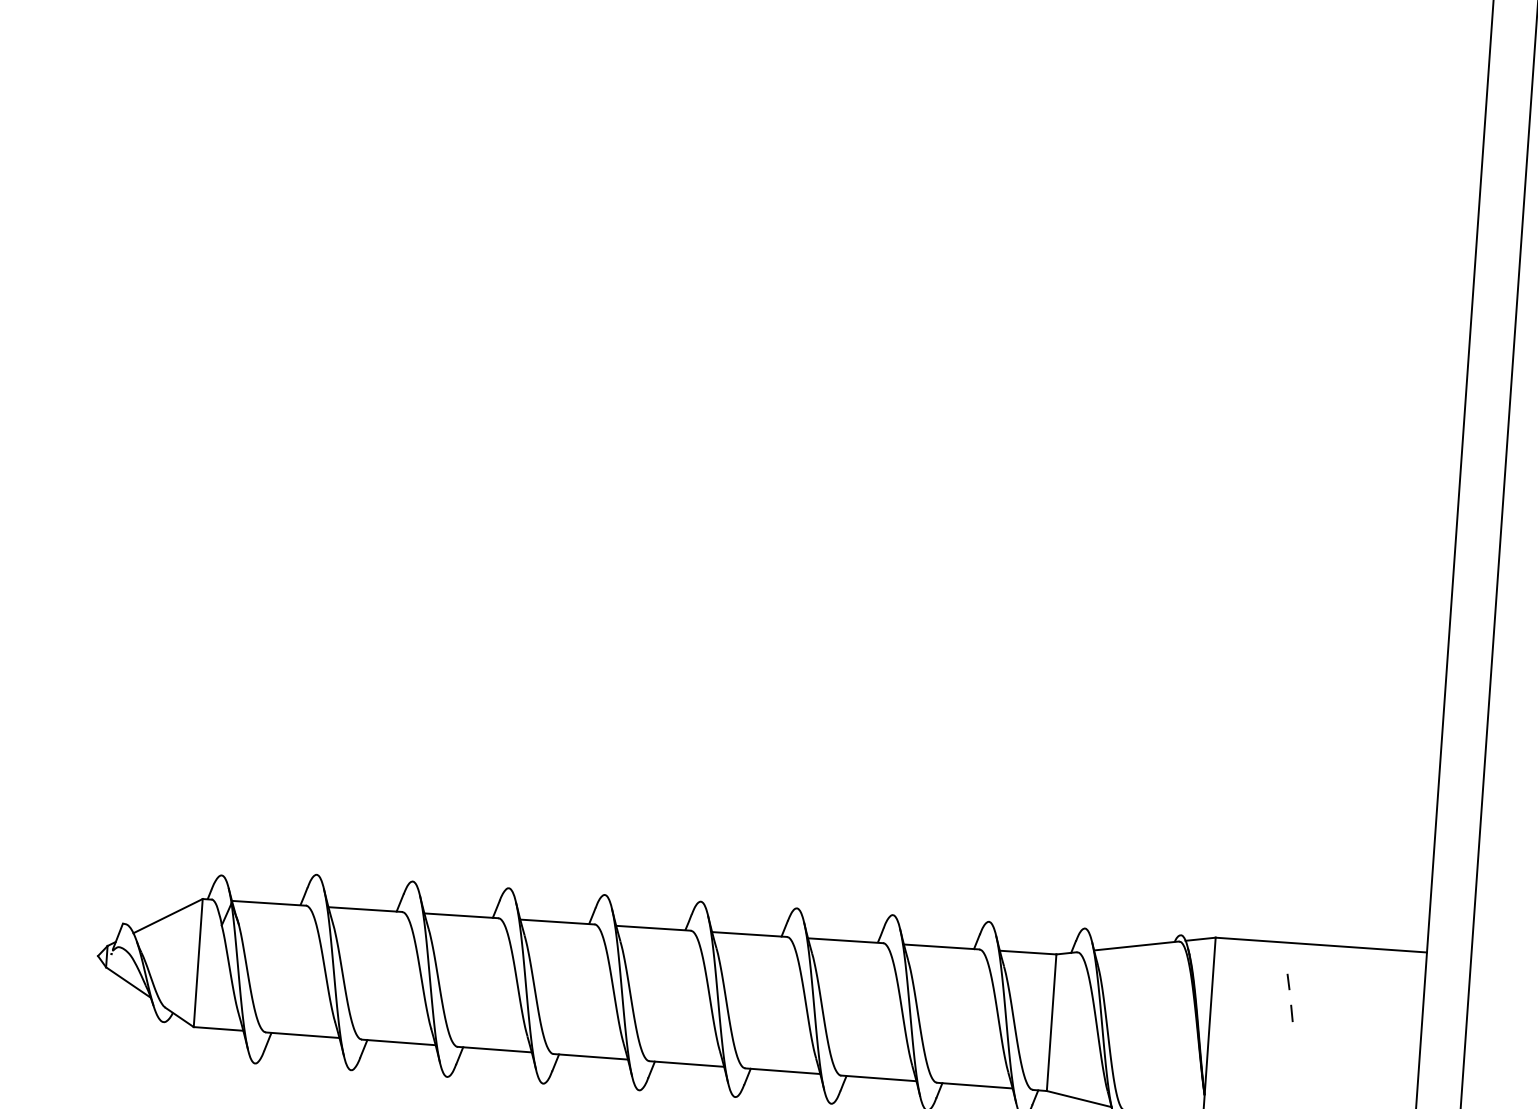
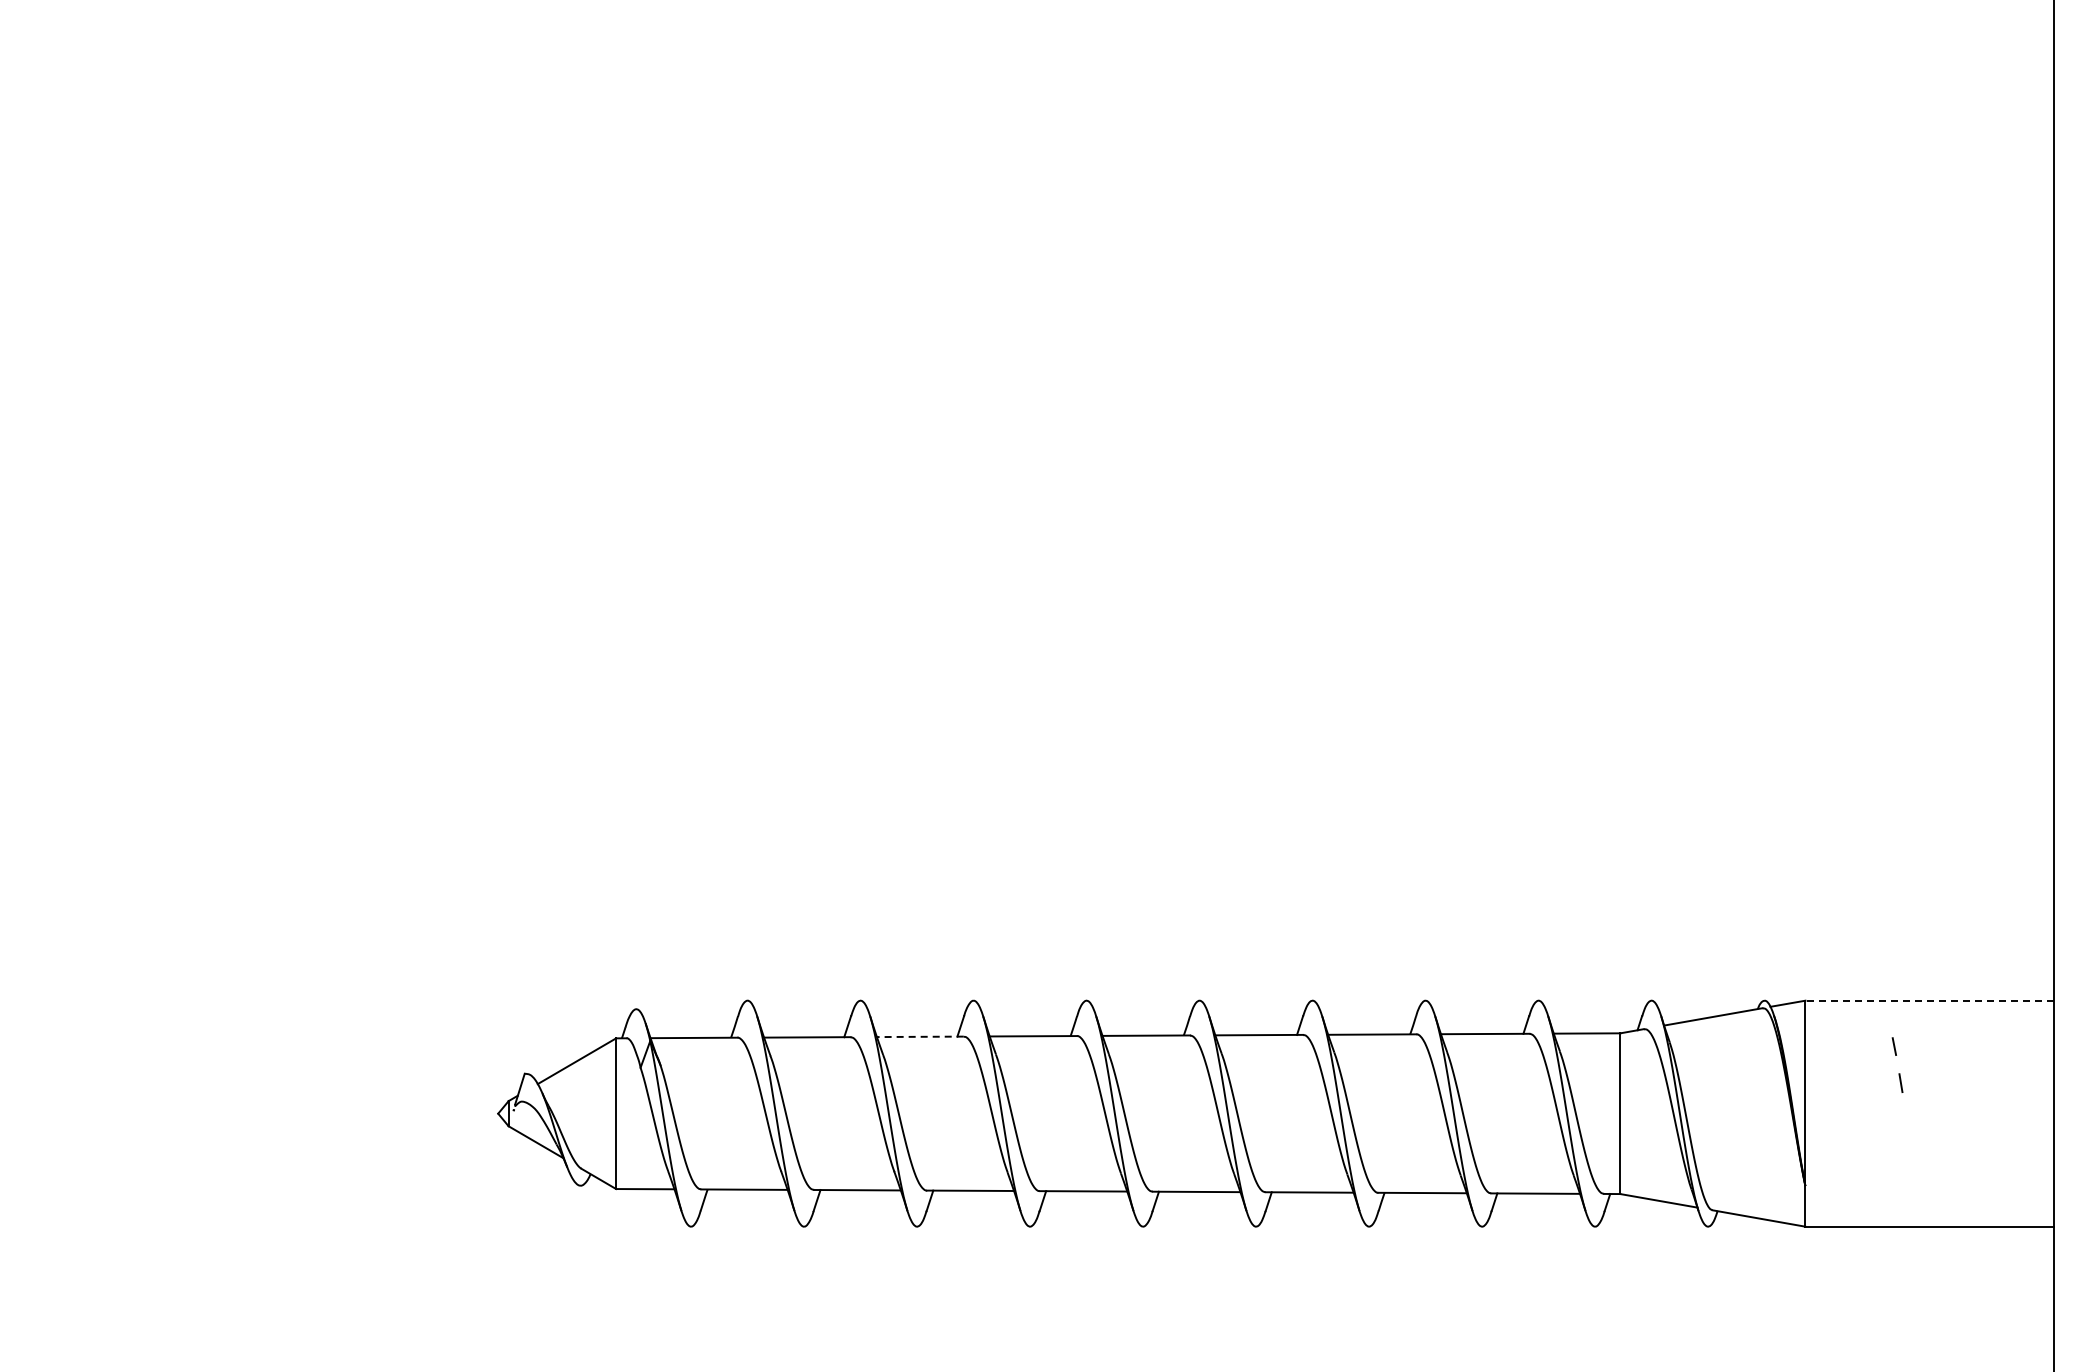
line: (460, 915) -> (919, 1036), solid -> dashed
line: (1321, 944) -> (1929, 1000), solid -> dashed

